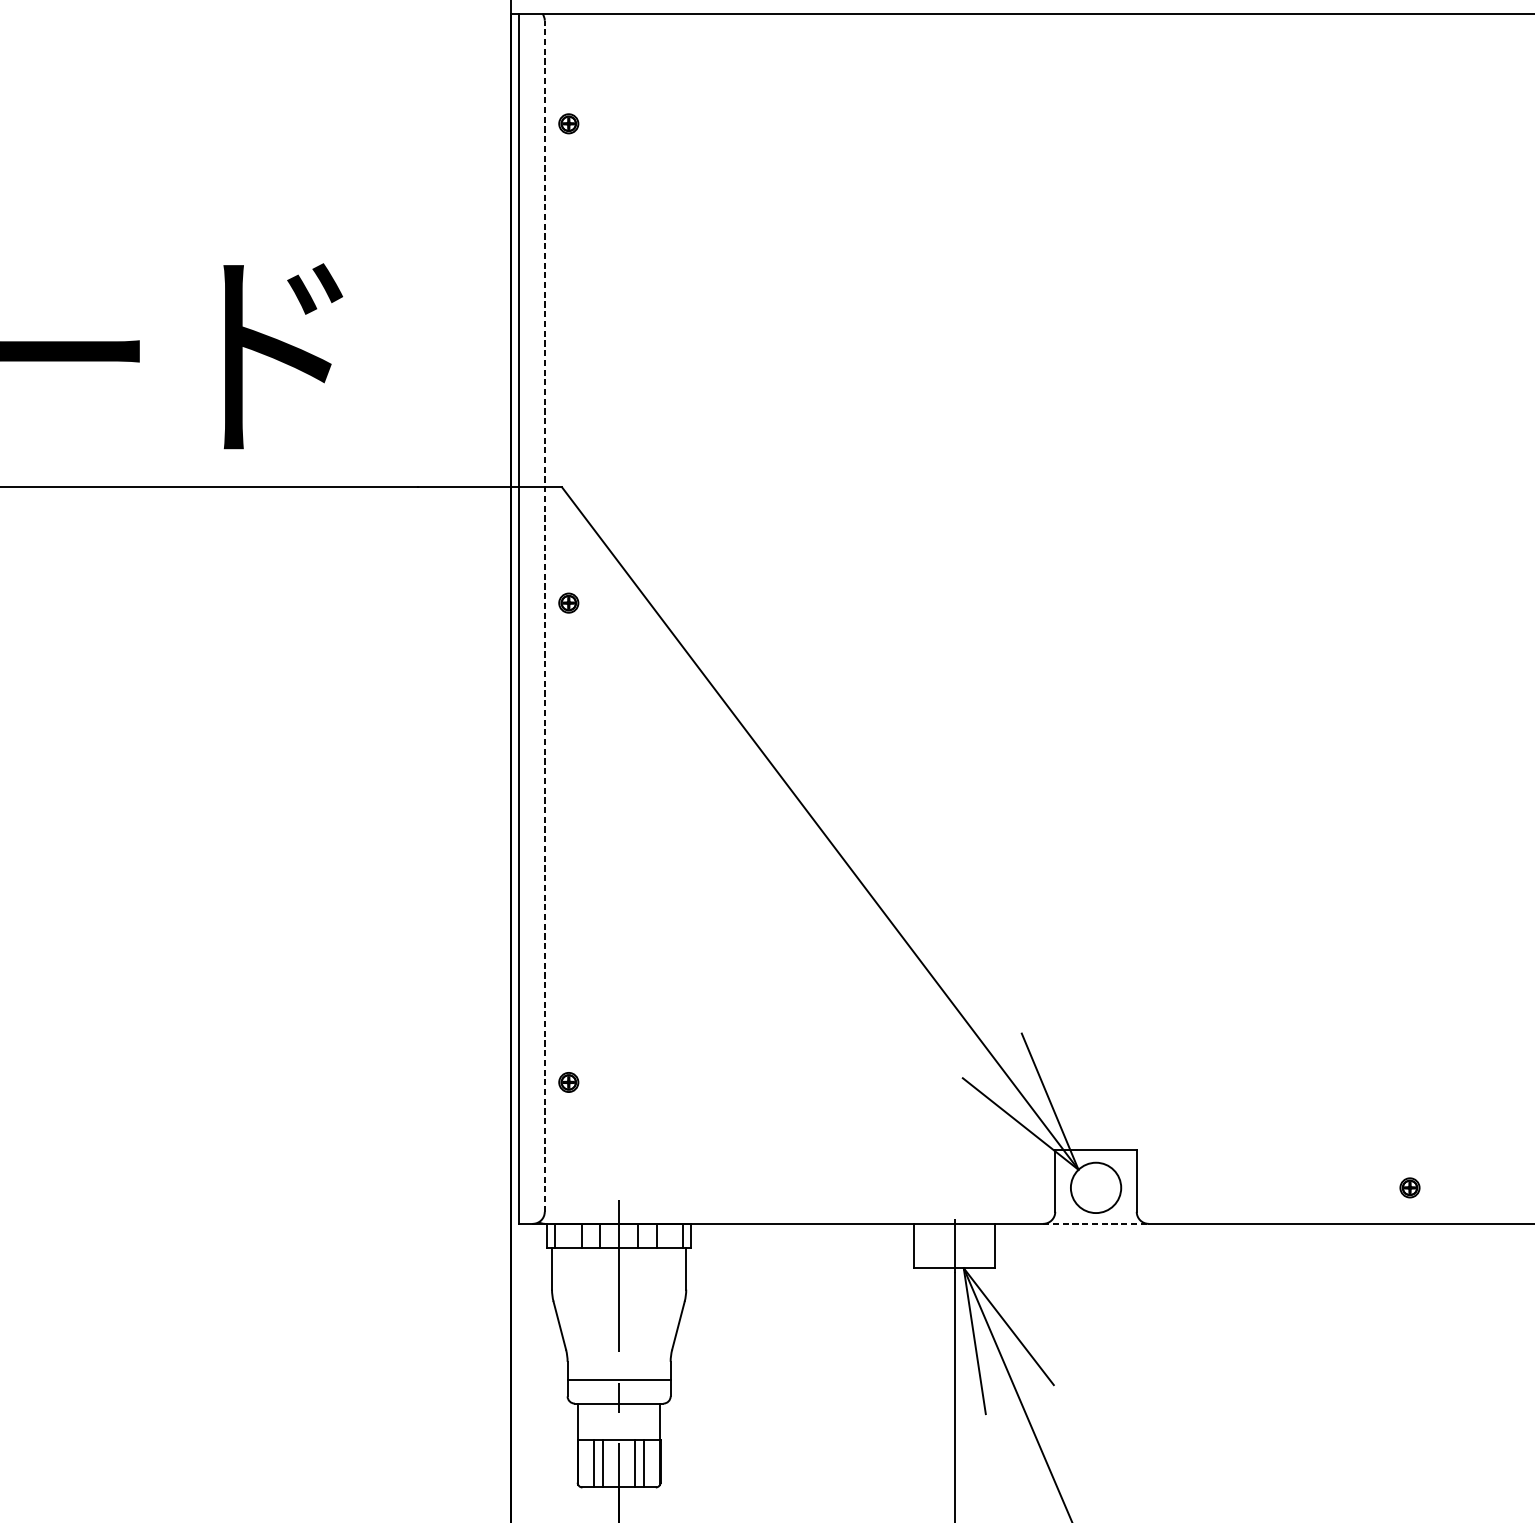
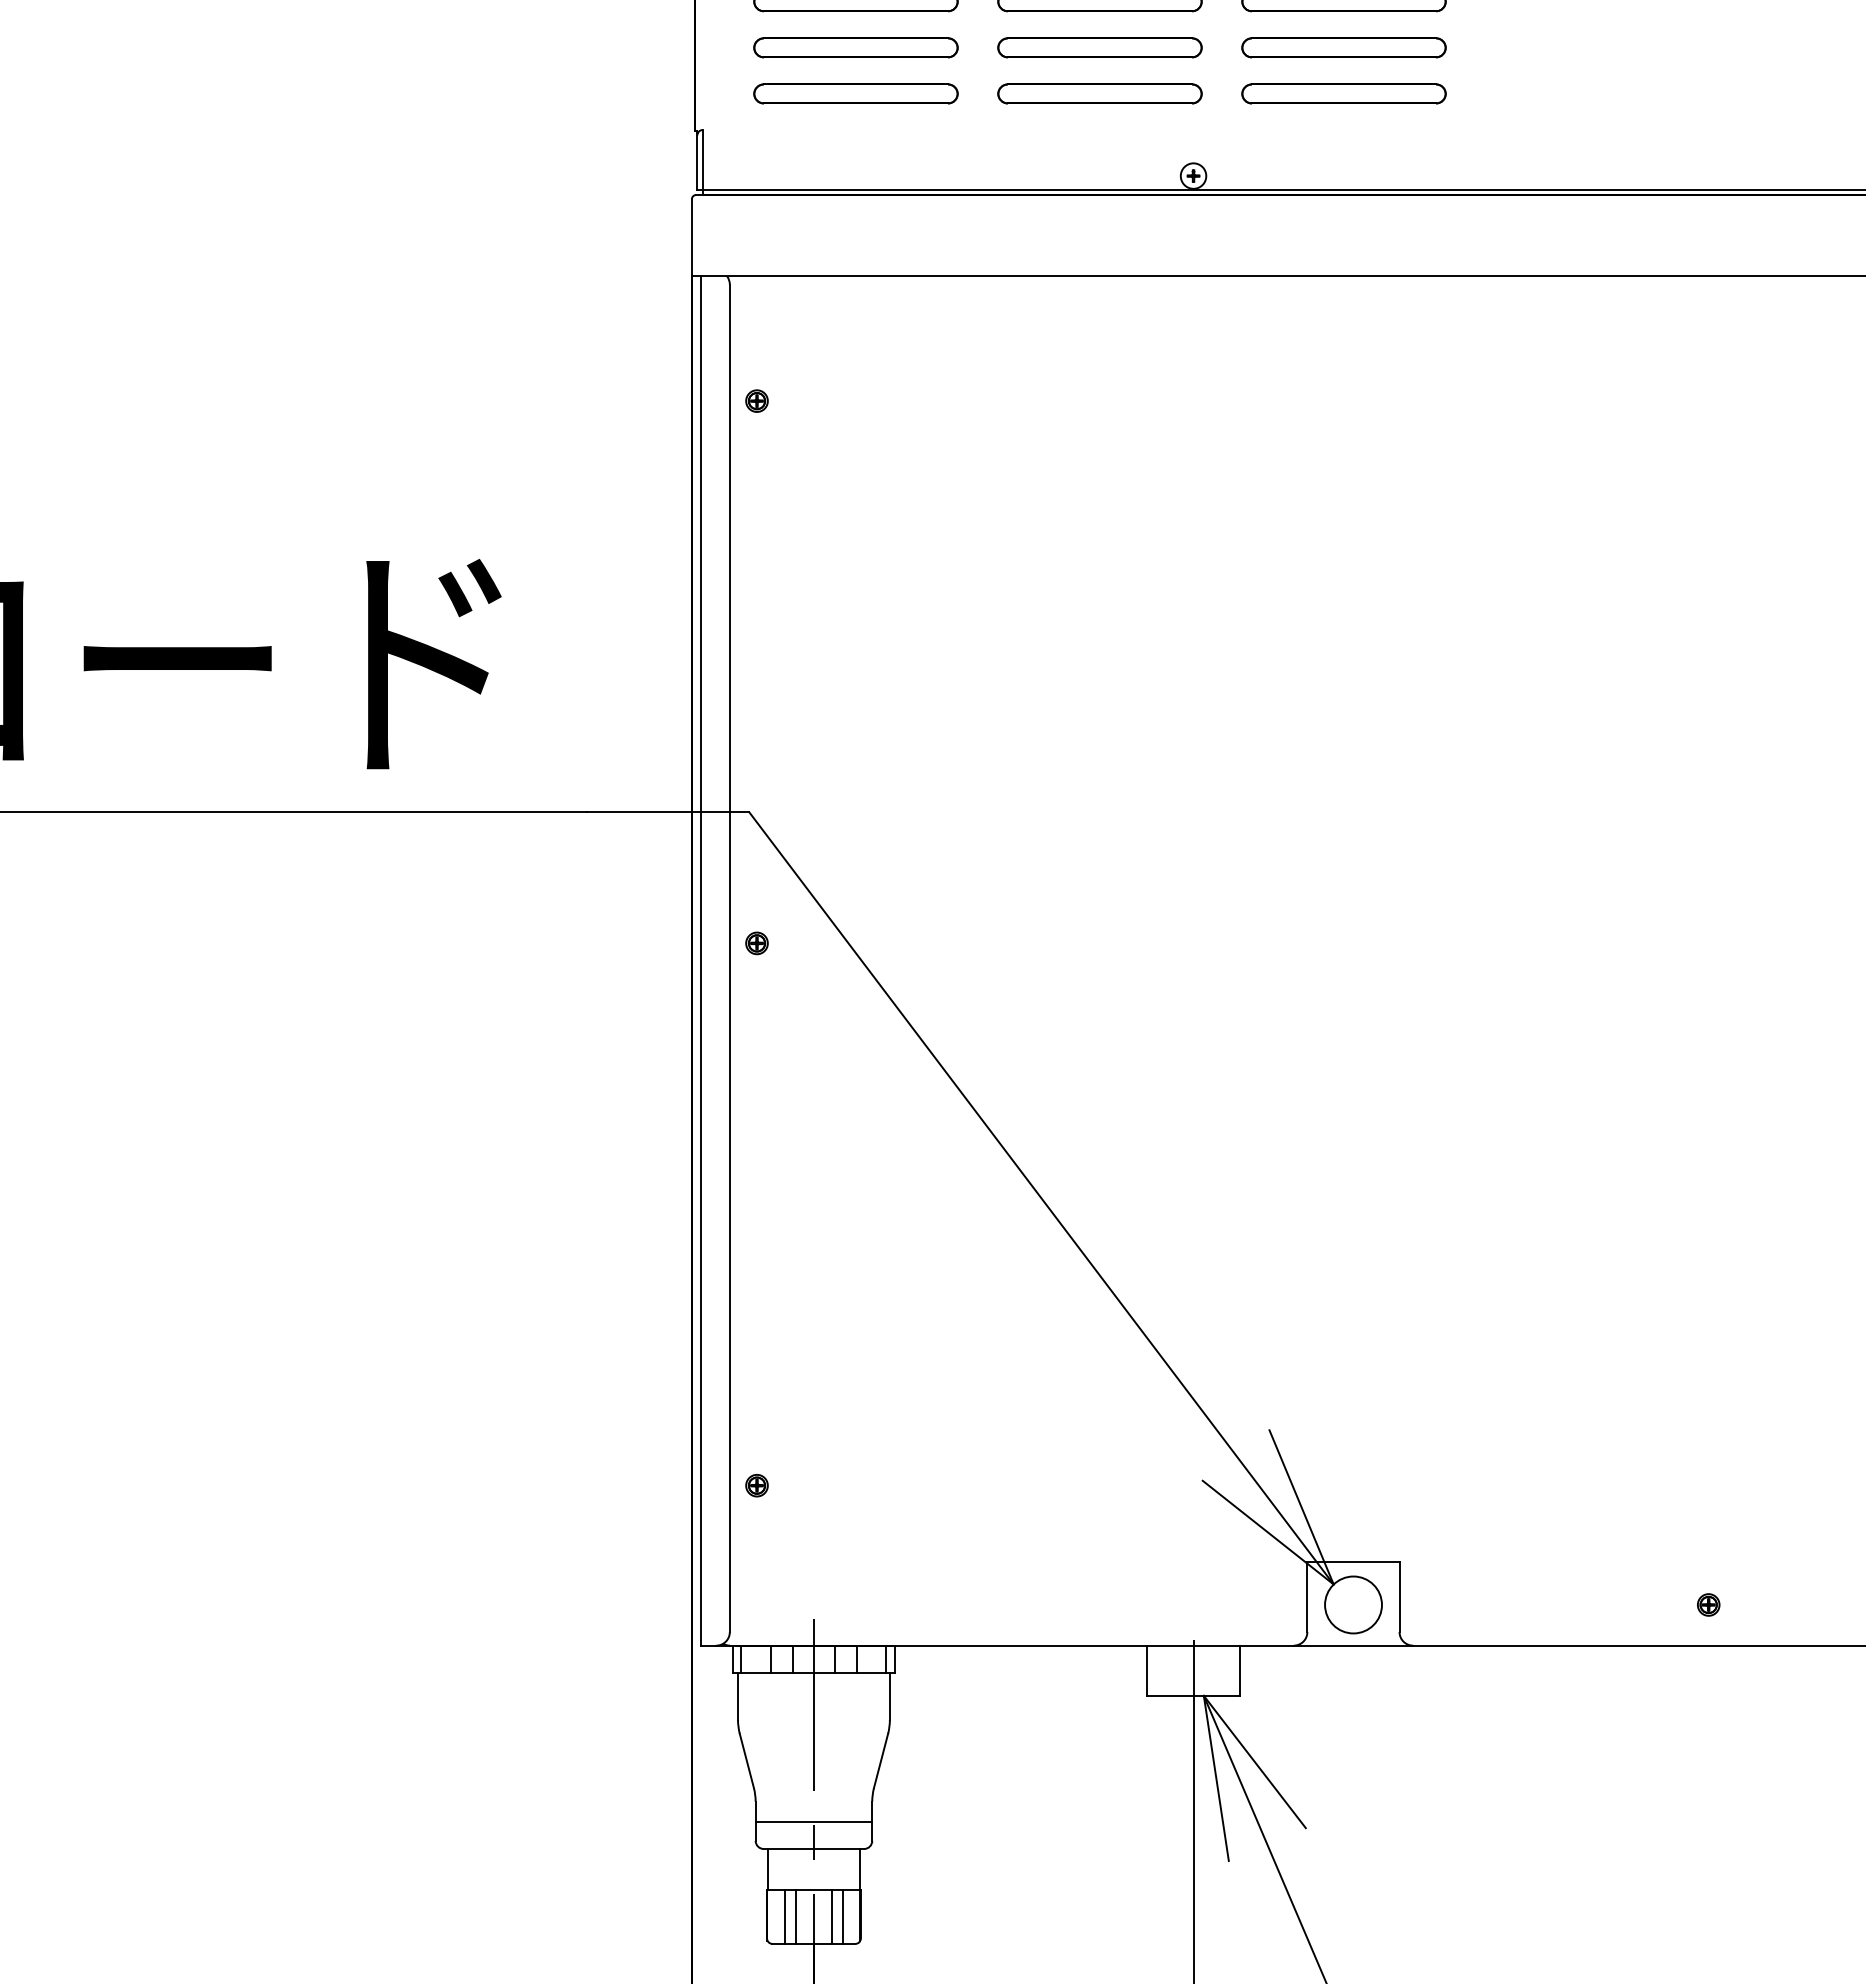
line: (544, 616) -> (729, 958), dashed -> solid
line: (1096, 1223) -> (1353, 1645), dashed -> solid

